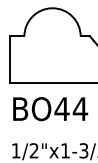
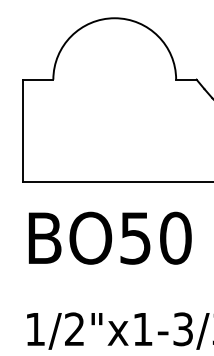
text: (71, 109) -> (156, 239), BO44 -> BO50

